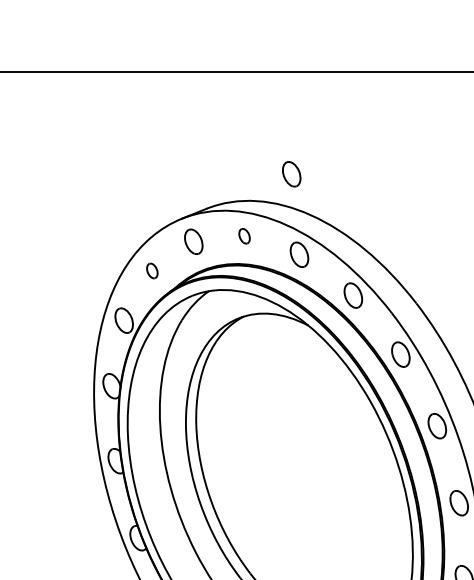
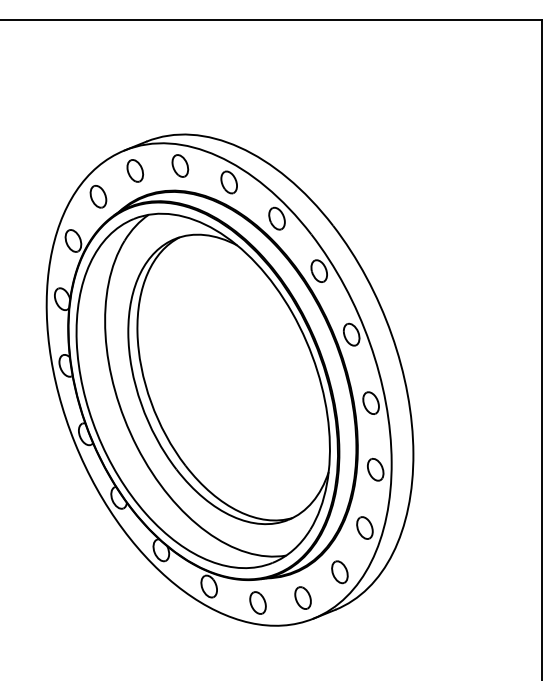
part: (291, 173) -> (222, 110), removed
part: (244, 235) -> (180, 165), size x1.67
part: (152, 270) -> (98, 196), size x1.67

